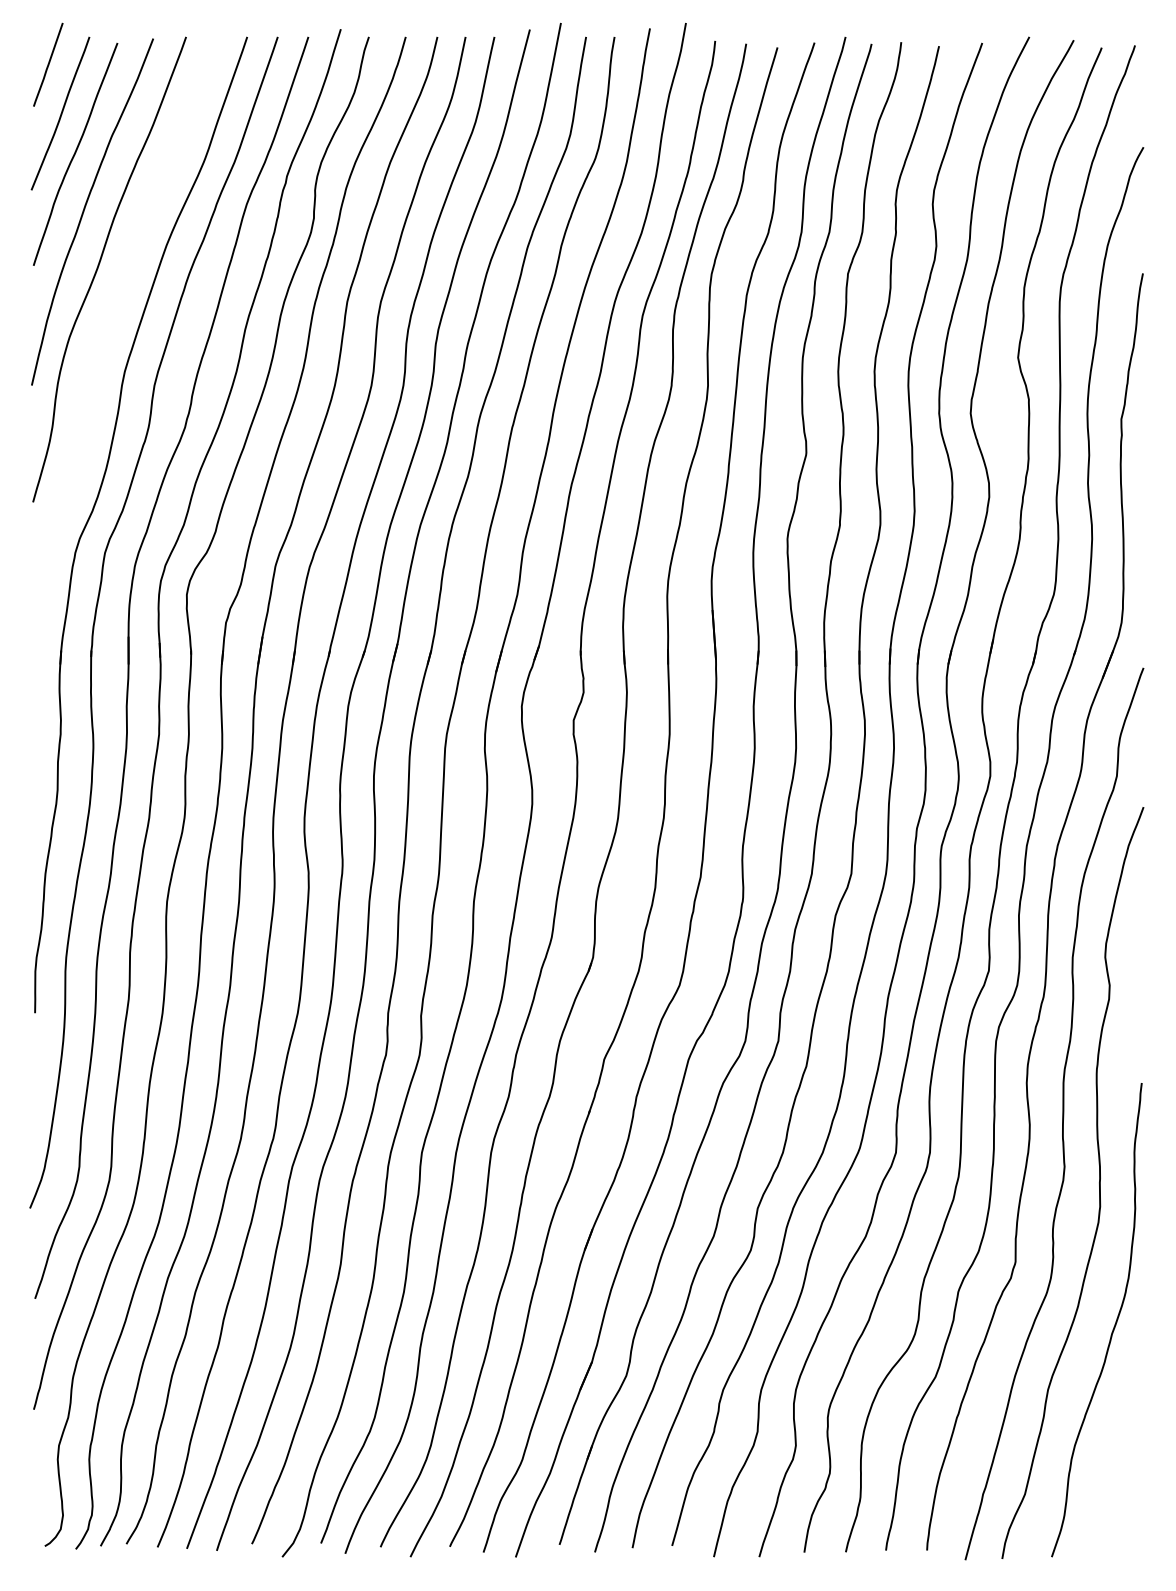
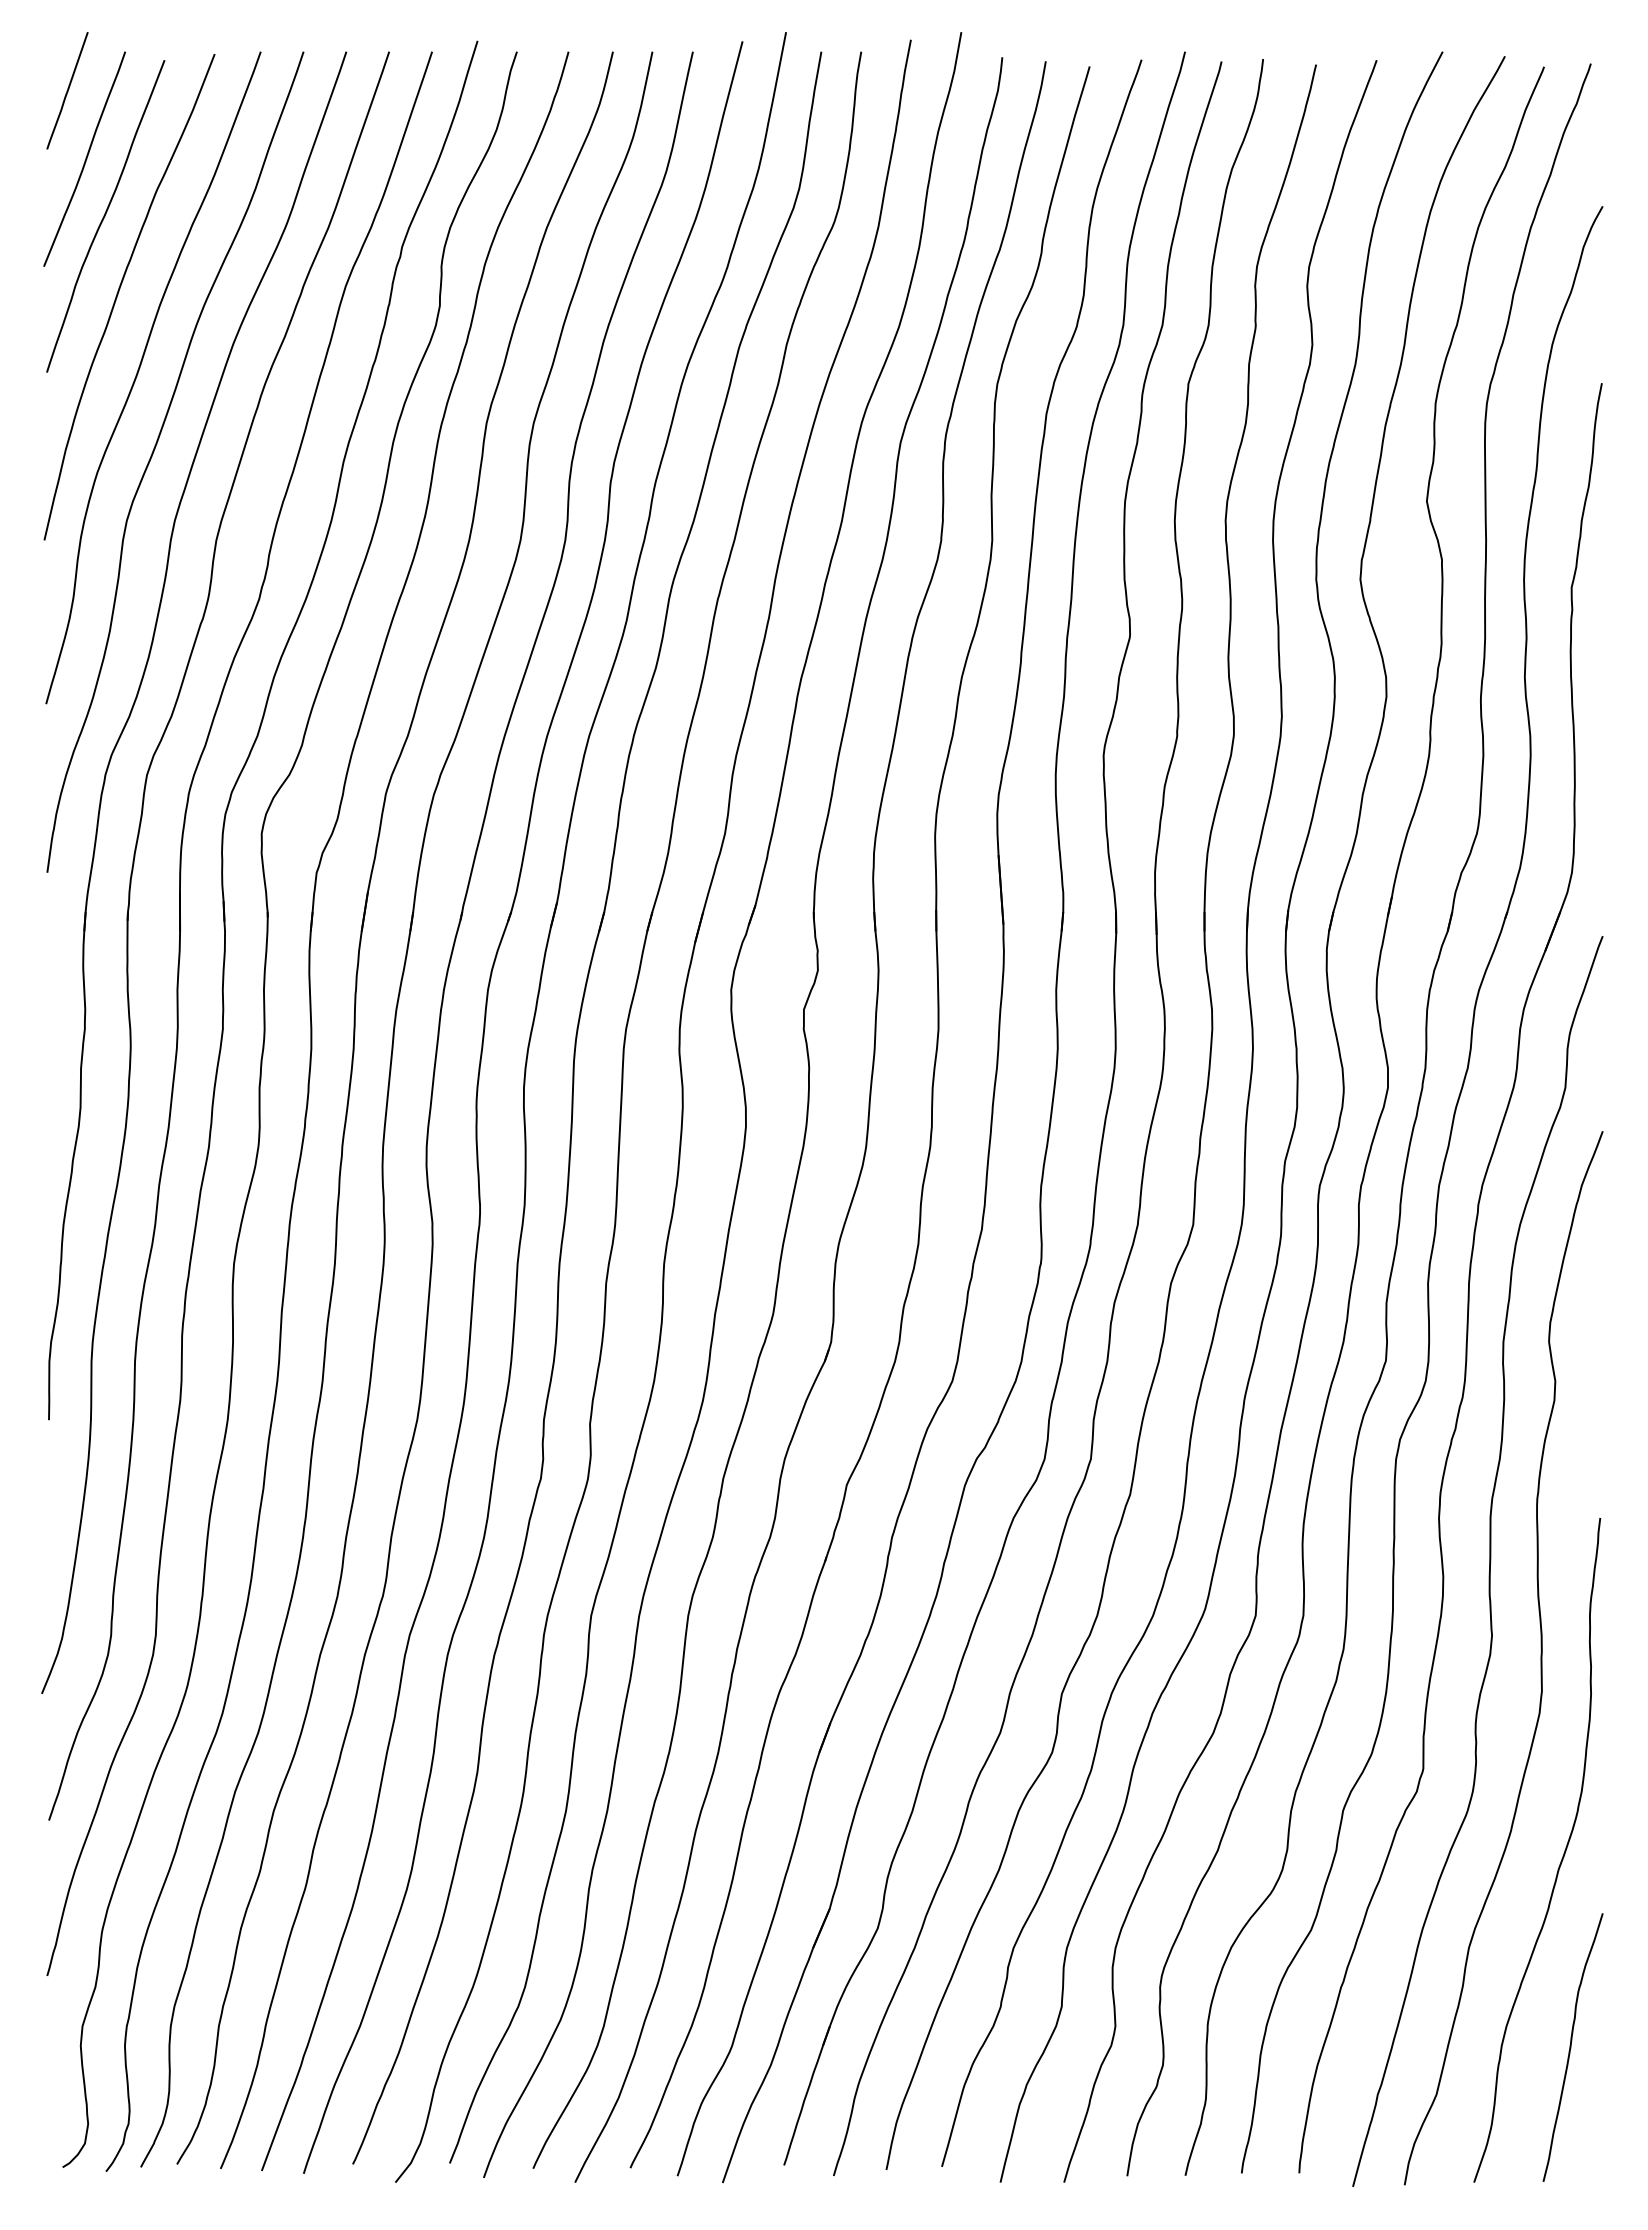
curve: (109, 325) -> (153, 456), added
curve: (1121, 1460) -> (1571, 2047), added

